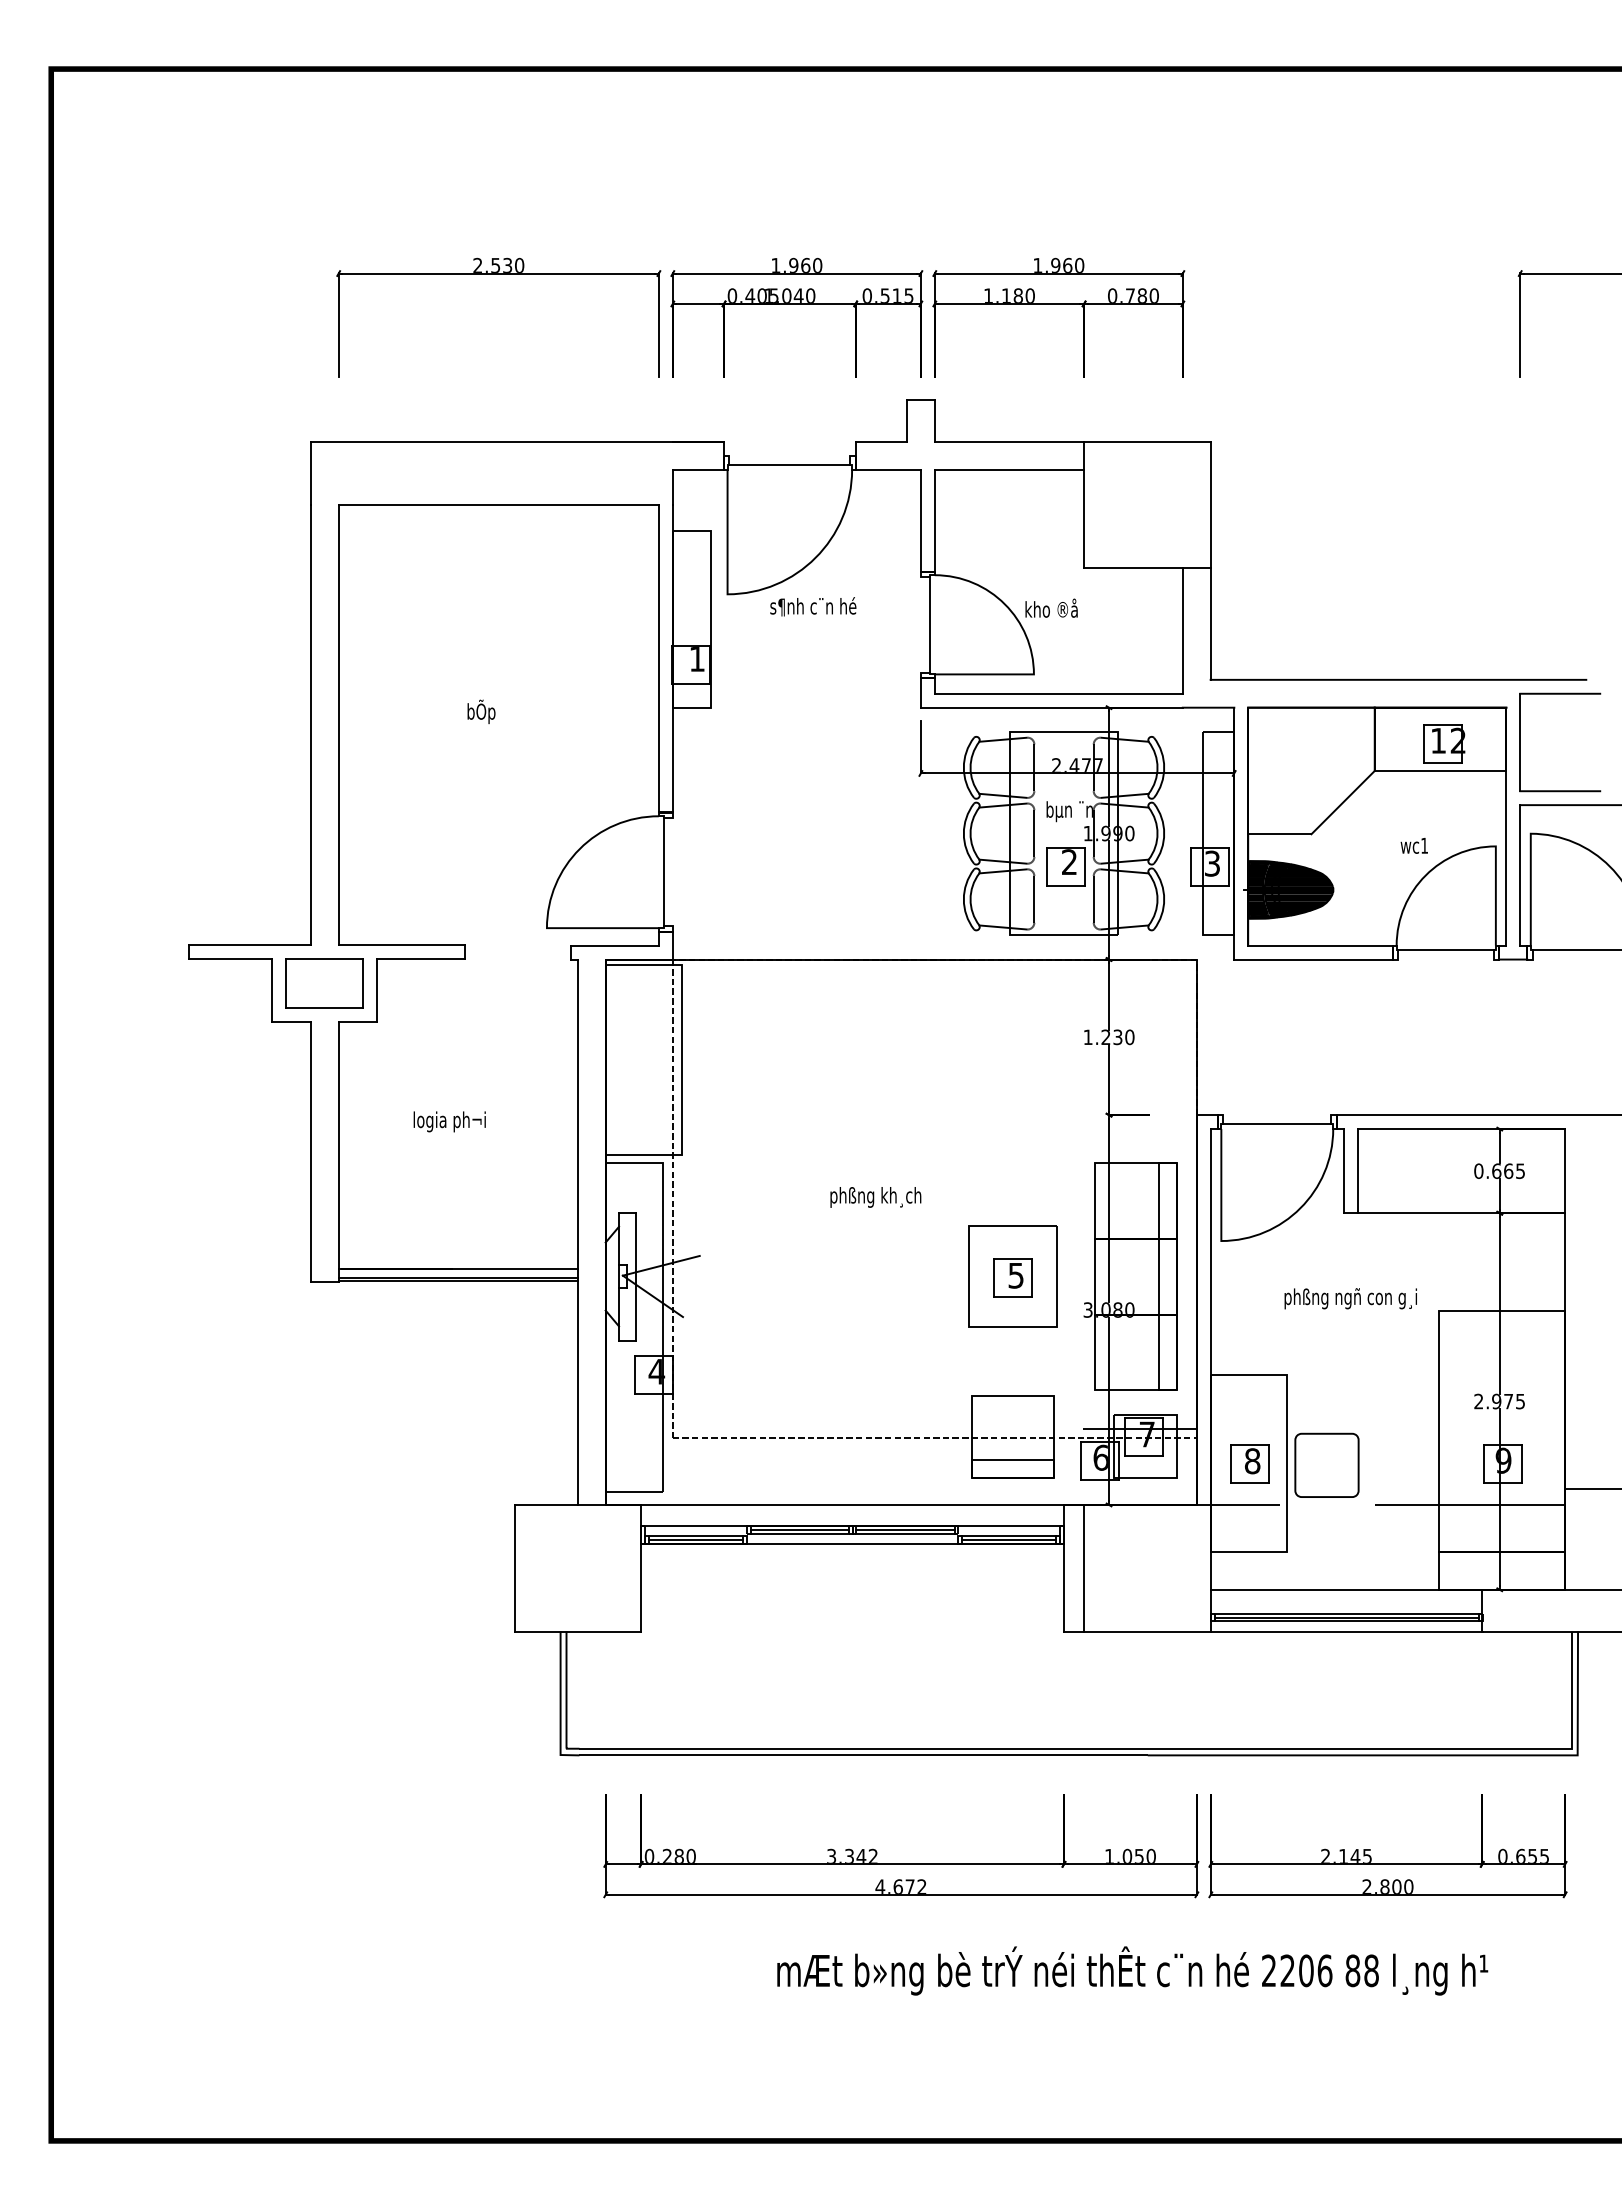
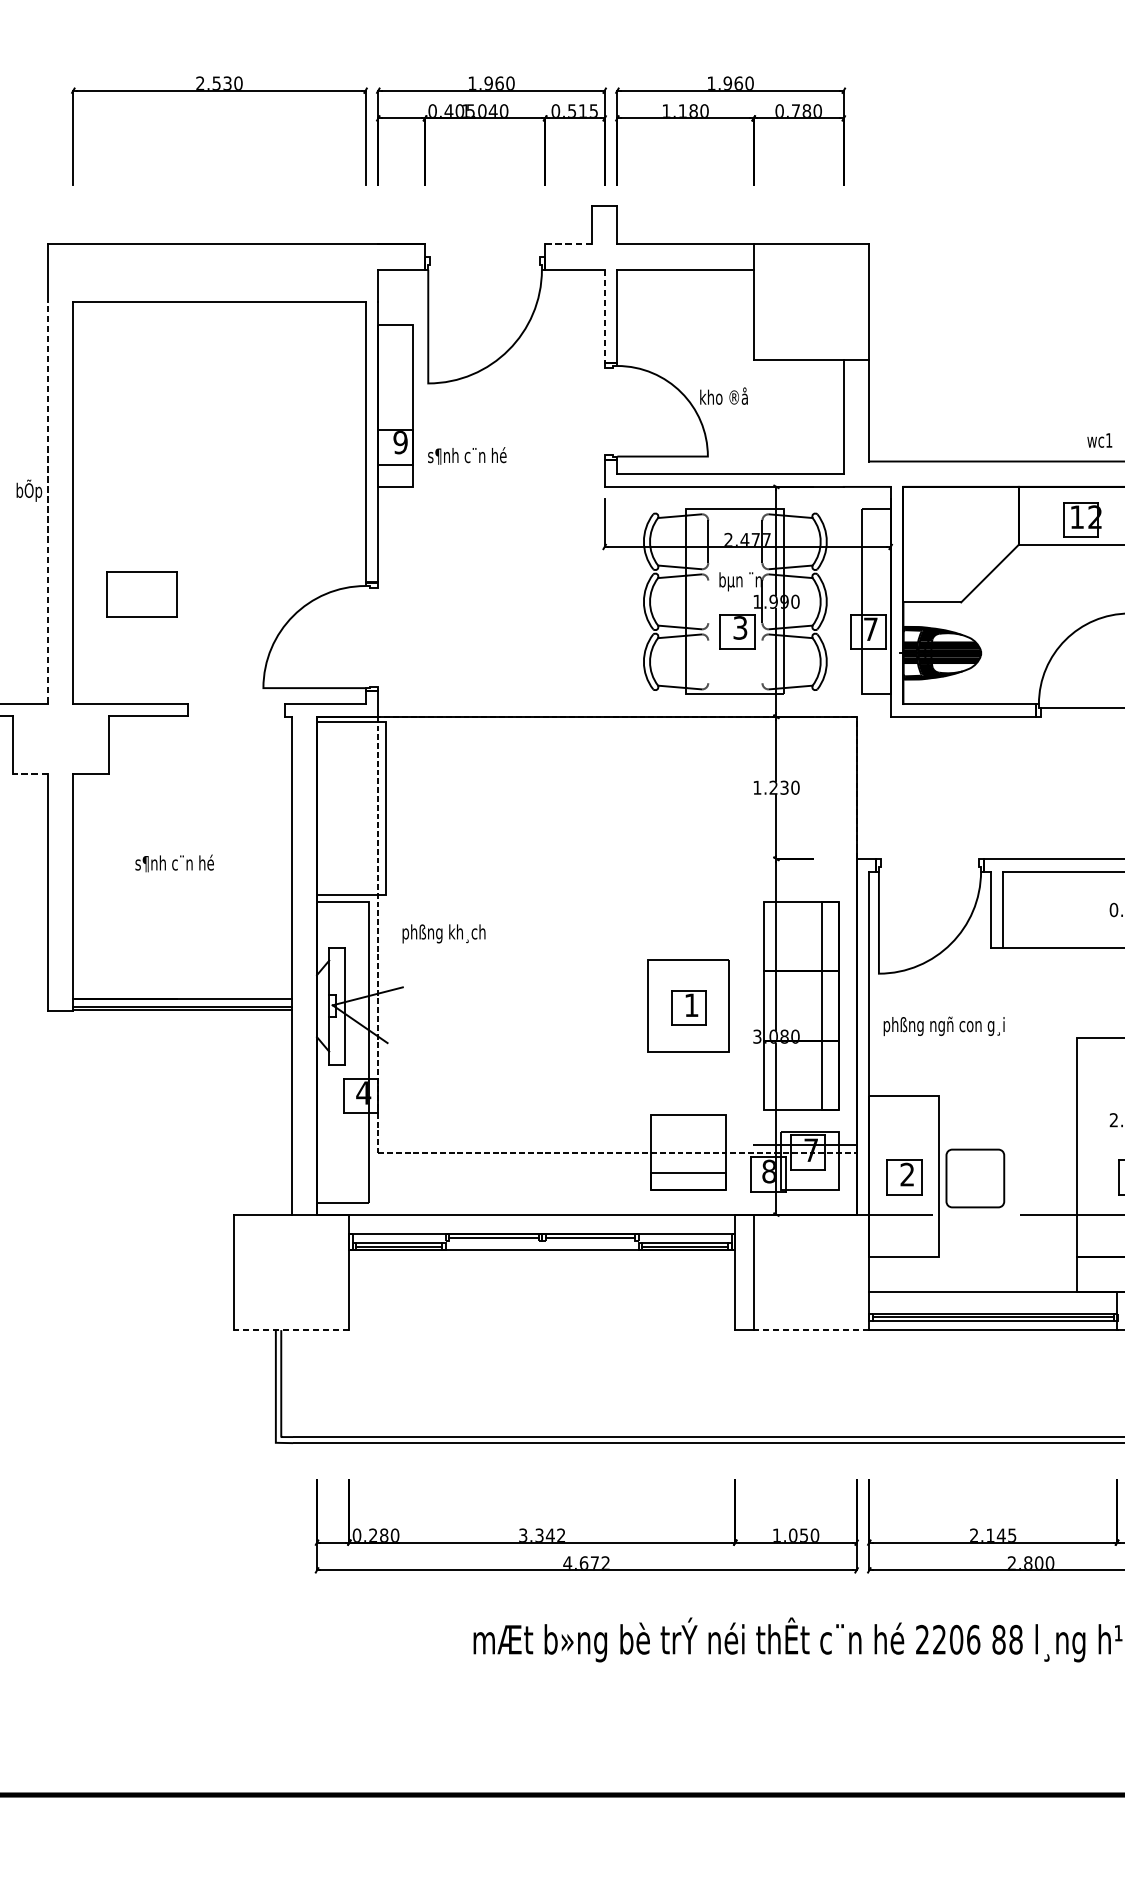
line: (881, 441) -> (568, 243), solid -> dashed
line: (789, 465) -> (484, 265), removed
line: (920, 520) -> (604, 316), solid -> dashed
text: (813, 606) -> (467, 455), moved
line: (930, 624) -> (613, 410), removed
text: (697, 659) -> (400, 442), 1 -> 9
text: (481, 711) -> (29, 490), moved
line: (310, 725) -> (47, 503), solid -> dashed
line: (1034, 833) -> (708, 601), removed
text: (1413, 845) -> (1099, 440), moved
text: (1069, 862) -> (740, 628), 2 -> 3
text: (1212, 863) -> (870, 629), 3 -> 7
fill: (1258, 870) -> (912, 635), removed
line: (663, 872) -> (369, 637), removed
fill: (1302, 872) -> (953, 637), removed
line: (1034, 899) -> (708, 661), removed
line: (1093, 899) -> (762, 661), removed
fill: (1303, 906) -> (953, 668), removed
fill: (1258, 908) -> (912, 670), removed
part: (324, 983) -> (141, 594), moved
line: (291, 1022) -> (30, 774), solid -> dashed
text: (449, 1121) -> (174, 864), logia ph¬i -> s¶nh c¨n hé
line: (1277, 1124) -> (930, 867), removed
text: (875, 1197) -> (443, 933), moved
text: (1015, 1275) -> (691, 1005), 5 -> 1
text: (1350, 1298) -> (943, 1026), moved
text: (1100, 1457) -> (768, 1171), 6 -> 8
text: (1252, 1461) -> (907, 1174), 8 -> 2
line: (799, 1533) -> (493, 1240), removed
line: (905, 1533) -> (590, 1240), removed
line: (577, 1631) -> (291, 1330), solid -> dashed
line: (1147, 1631) -> (811, 1330), solid -> dashed

